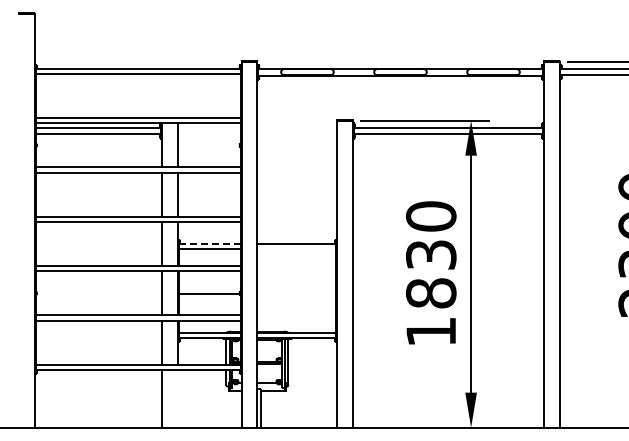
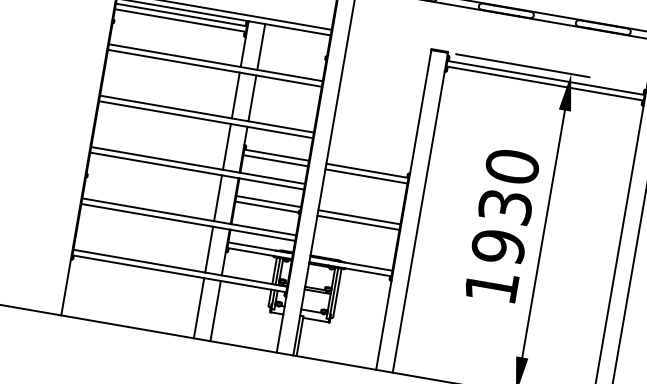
line: (209, 243) -> (276, 154), dashed -> solid
line: (296, 249) -> (366, 176), added
line: (209, 288) -> (268, 201), added
line: (296, 288) -> (359, 217), added
line: (296, 293) -> (358, 222), added
text: (431, 293) -> (498, 247), 1830 -> 1930
line: (177, 398) -> (215, 310), added

